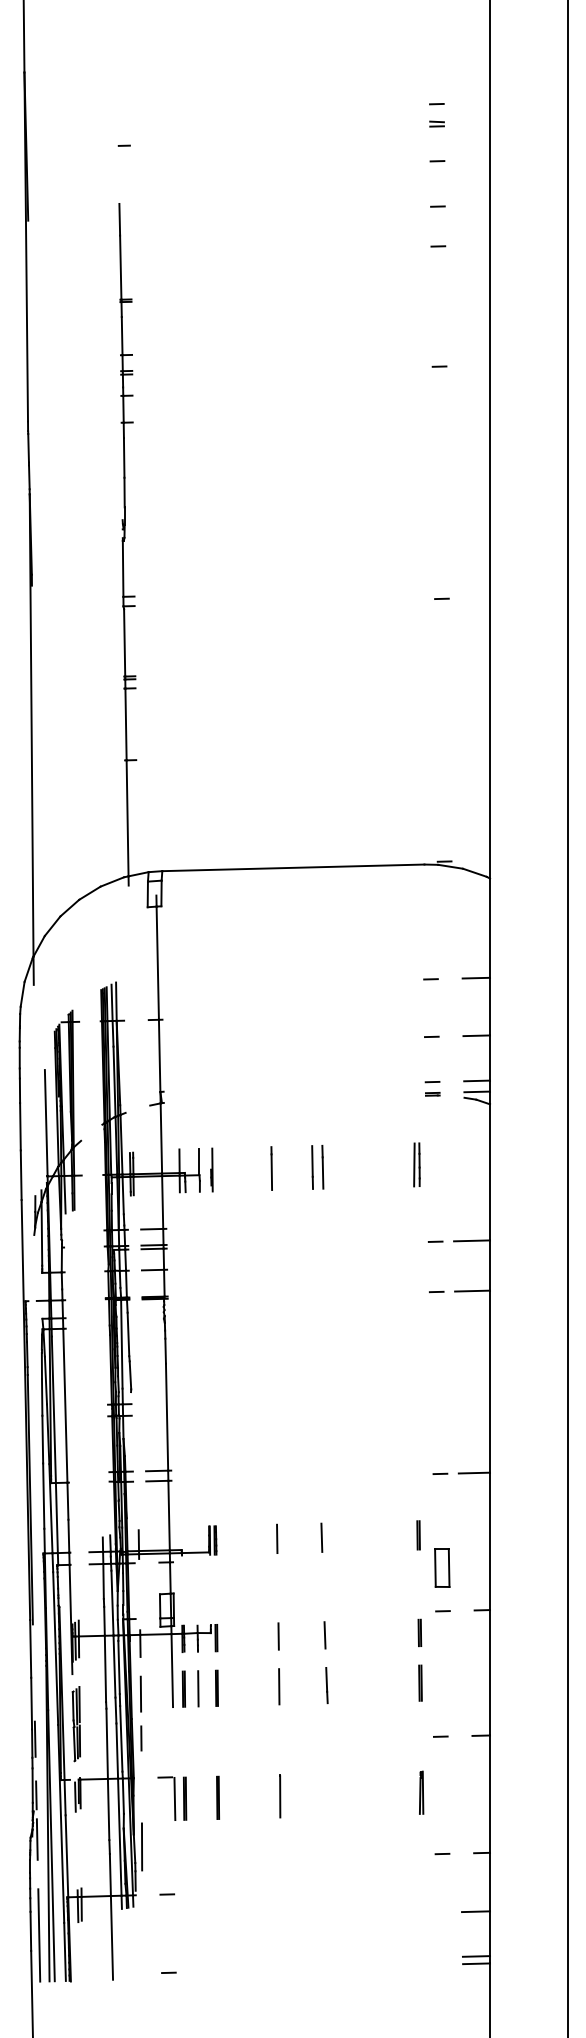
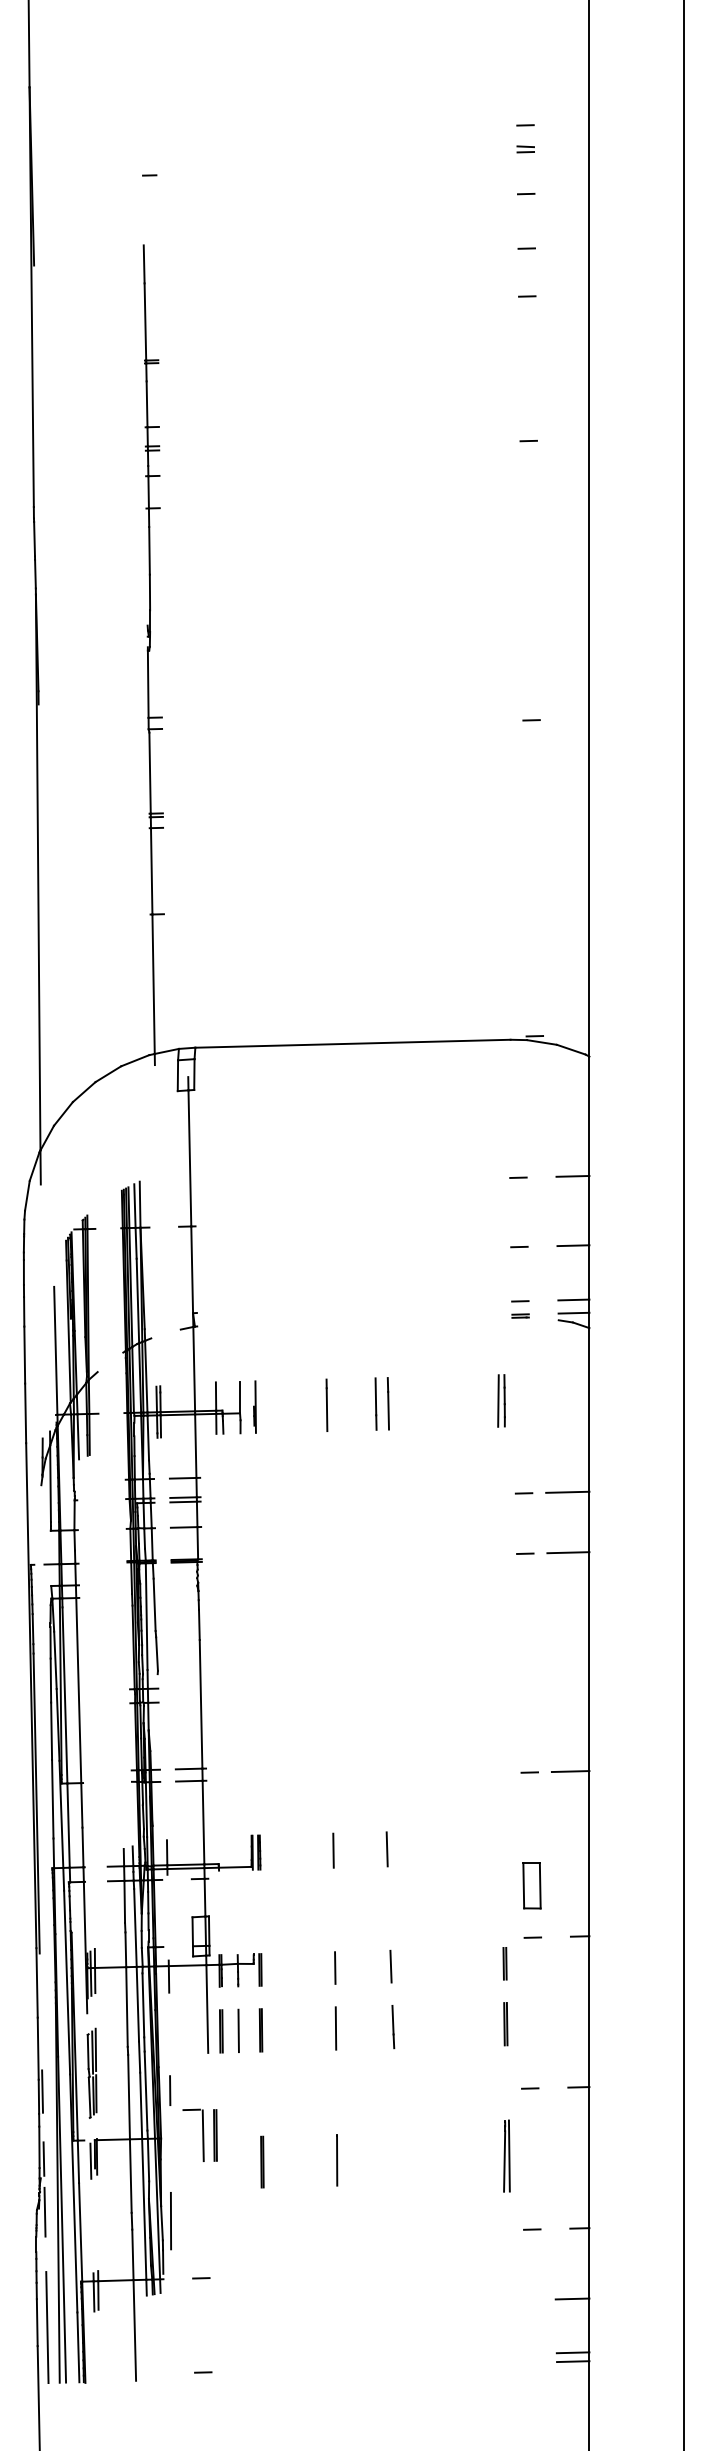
line: (418, 1535) -> (503, 1846), removed
line: (140, 1693) -> (169, 2036), removed
part: (421, 1792) -> (507, 2155), size x1.4
part: (172, 1798) -> (200, 2135), moved

